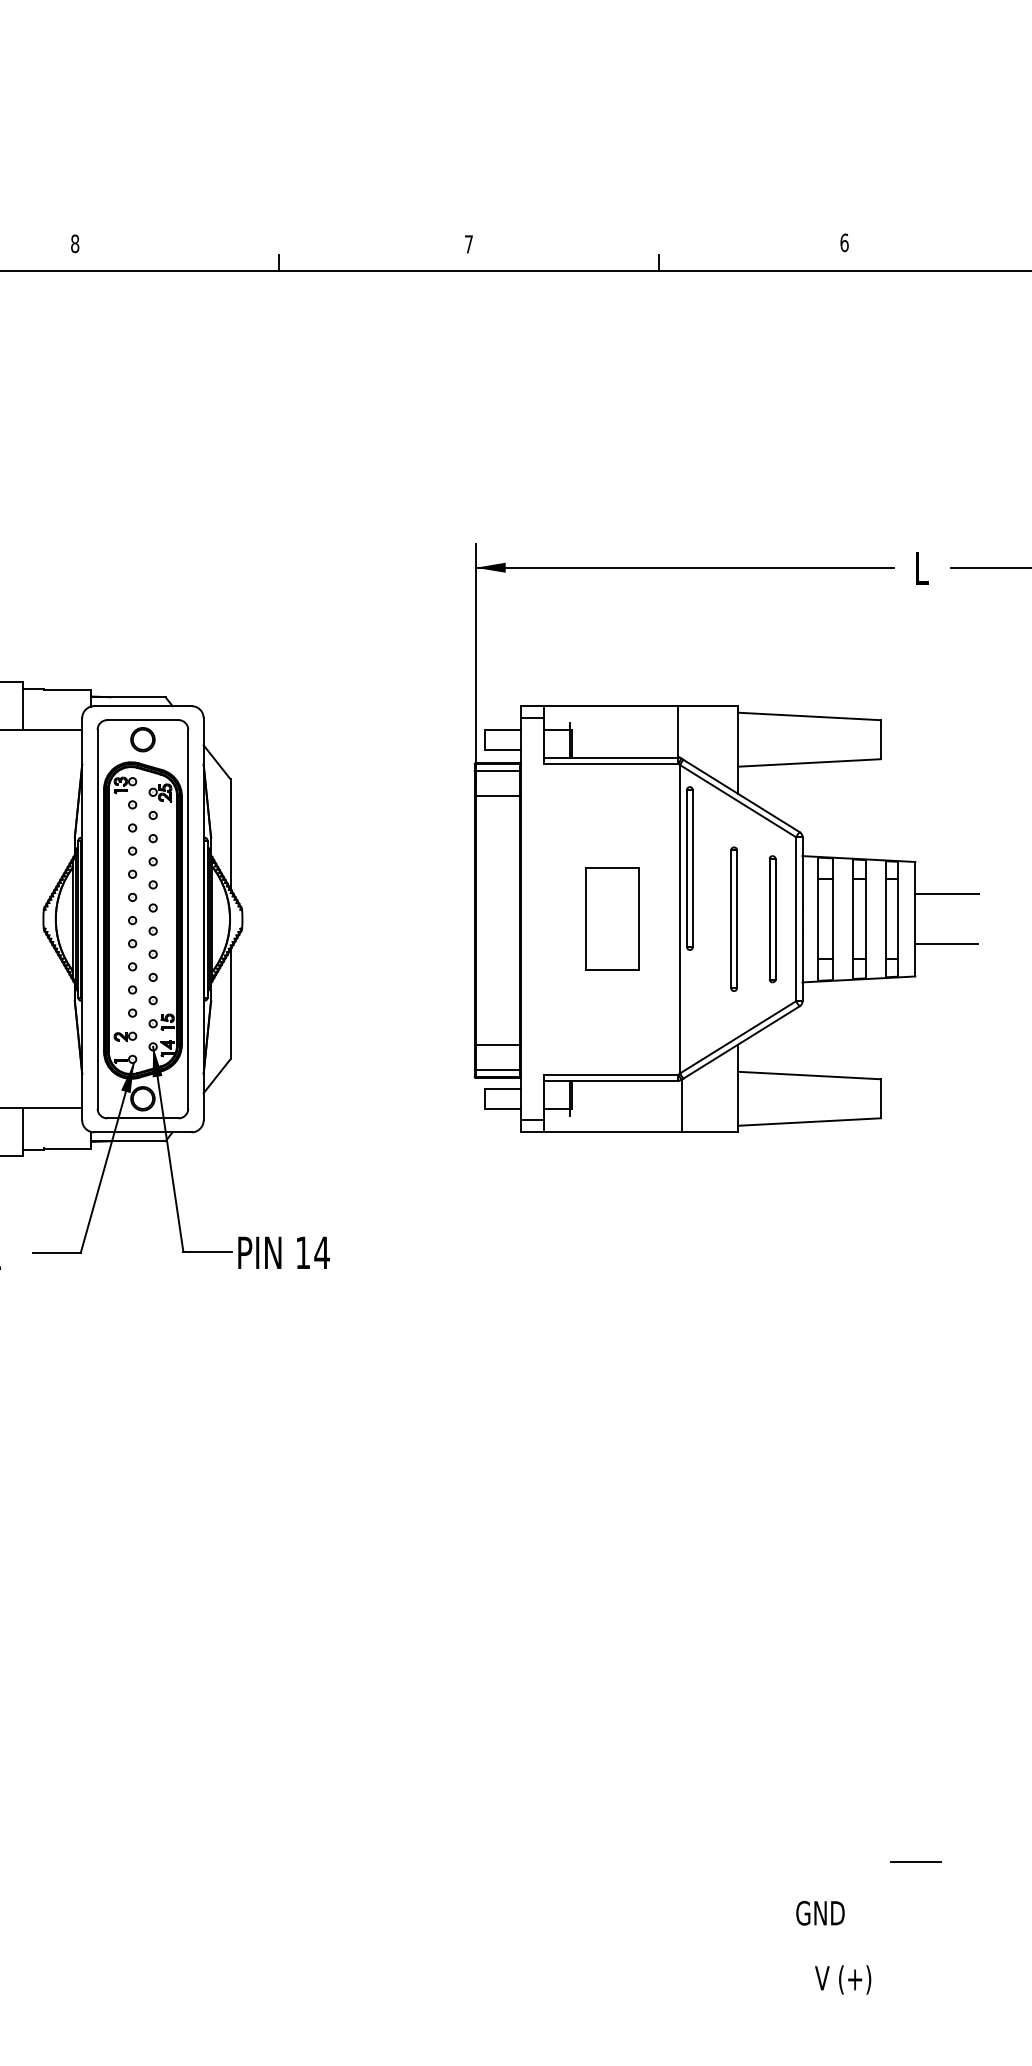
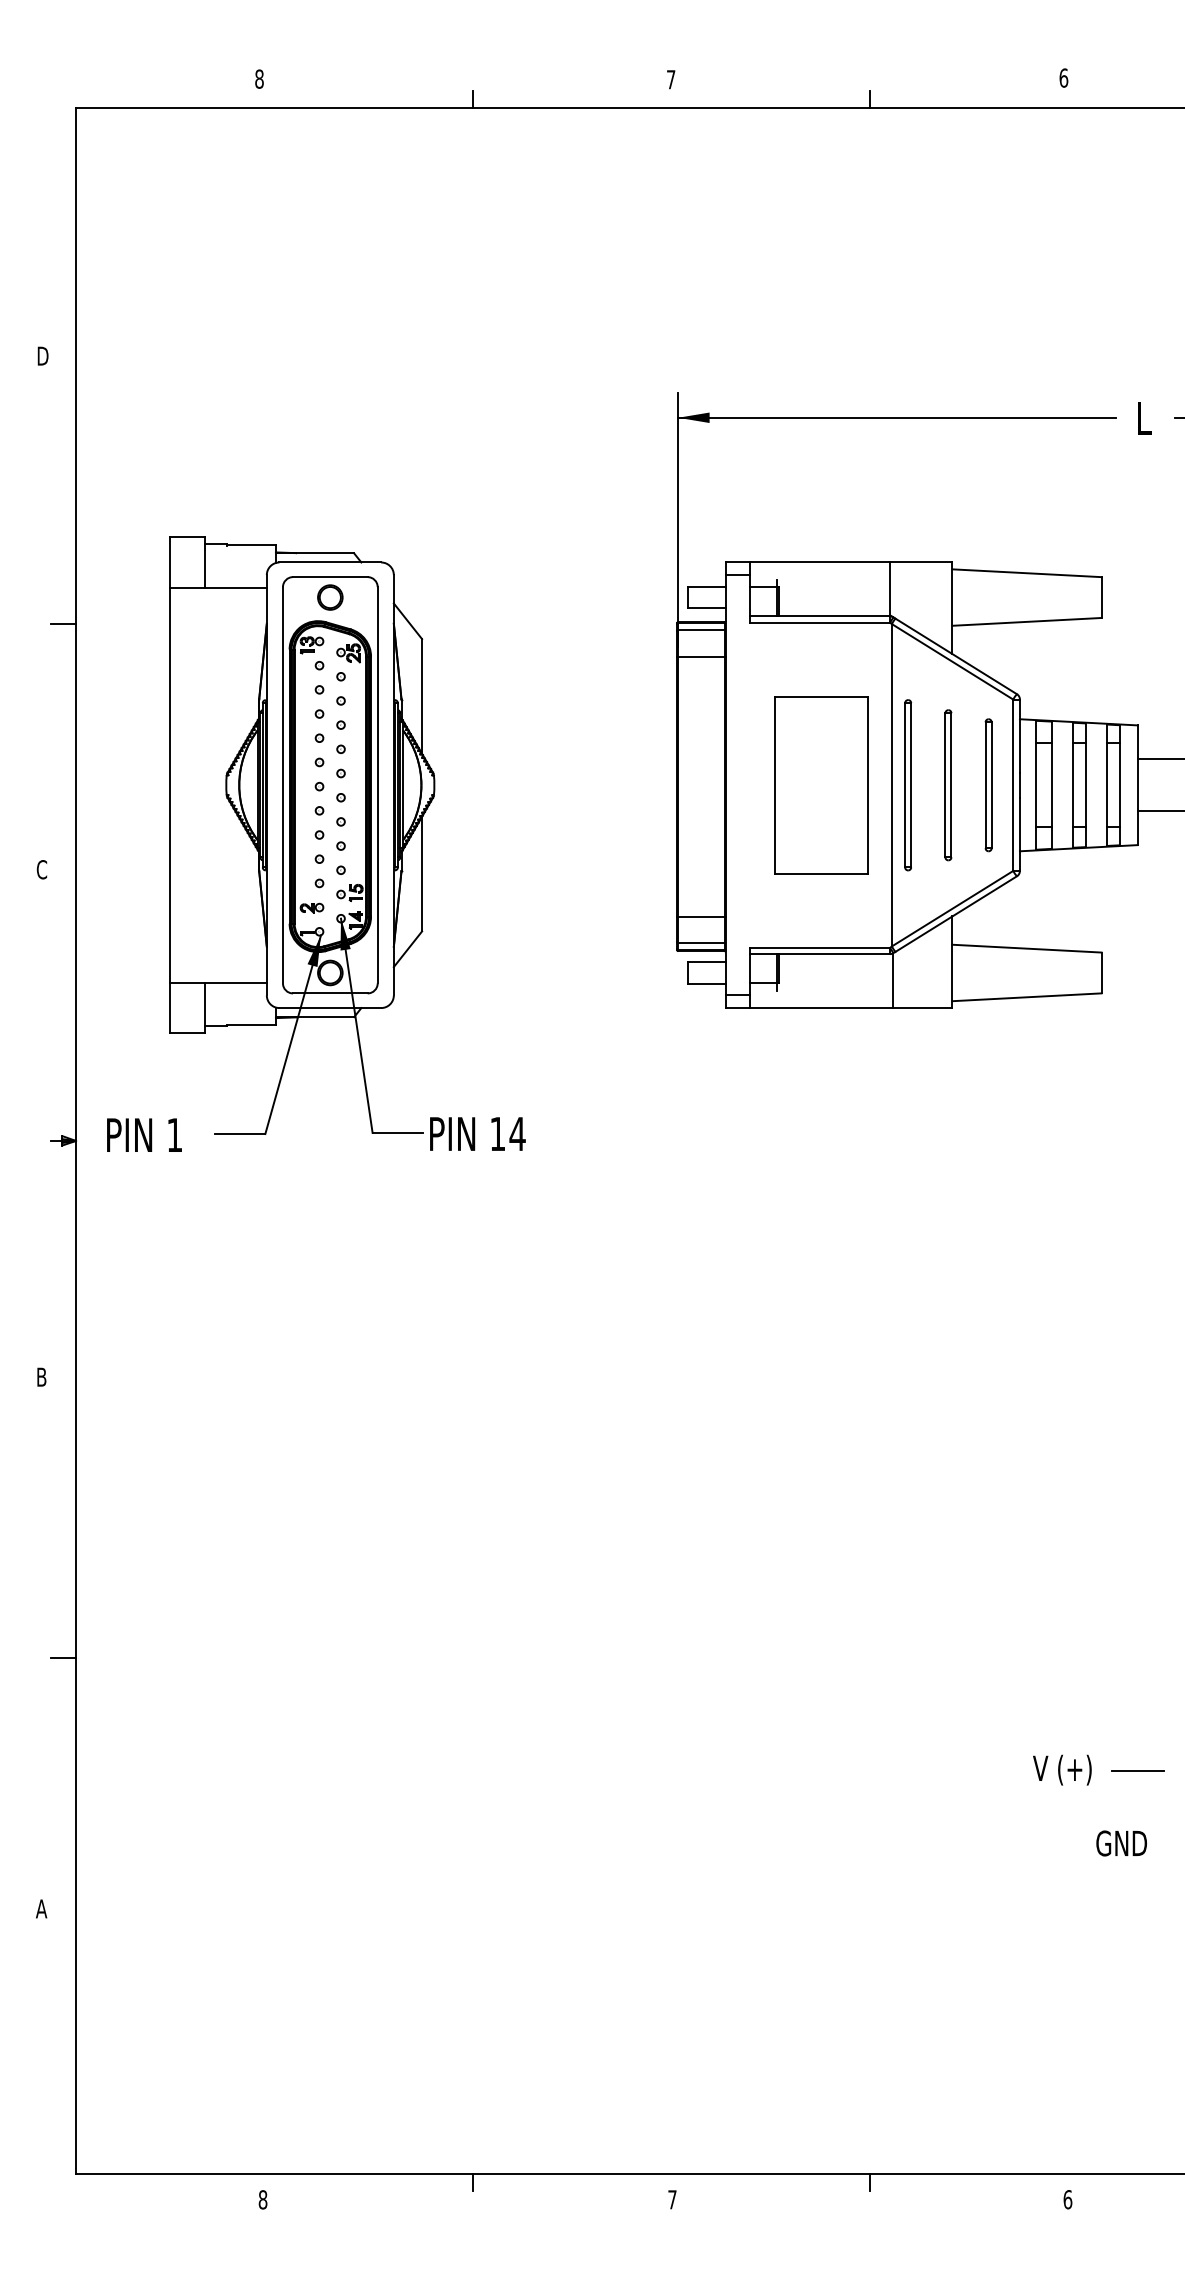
part: (689, 868) -> (907, 785), moved
part: (612, 919) -> (821, 785), size x1.67
text: (820, 1913) -> (1121, 1843), moved
text: (843, 1979) -> (1062, 1769), moved

